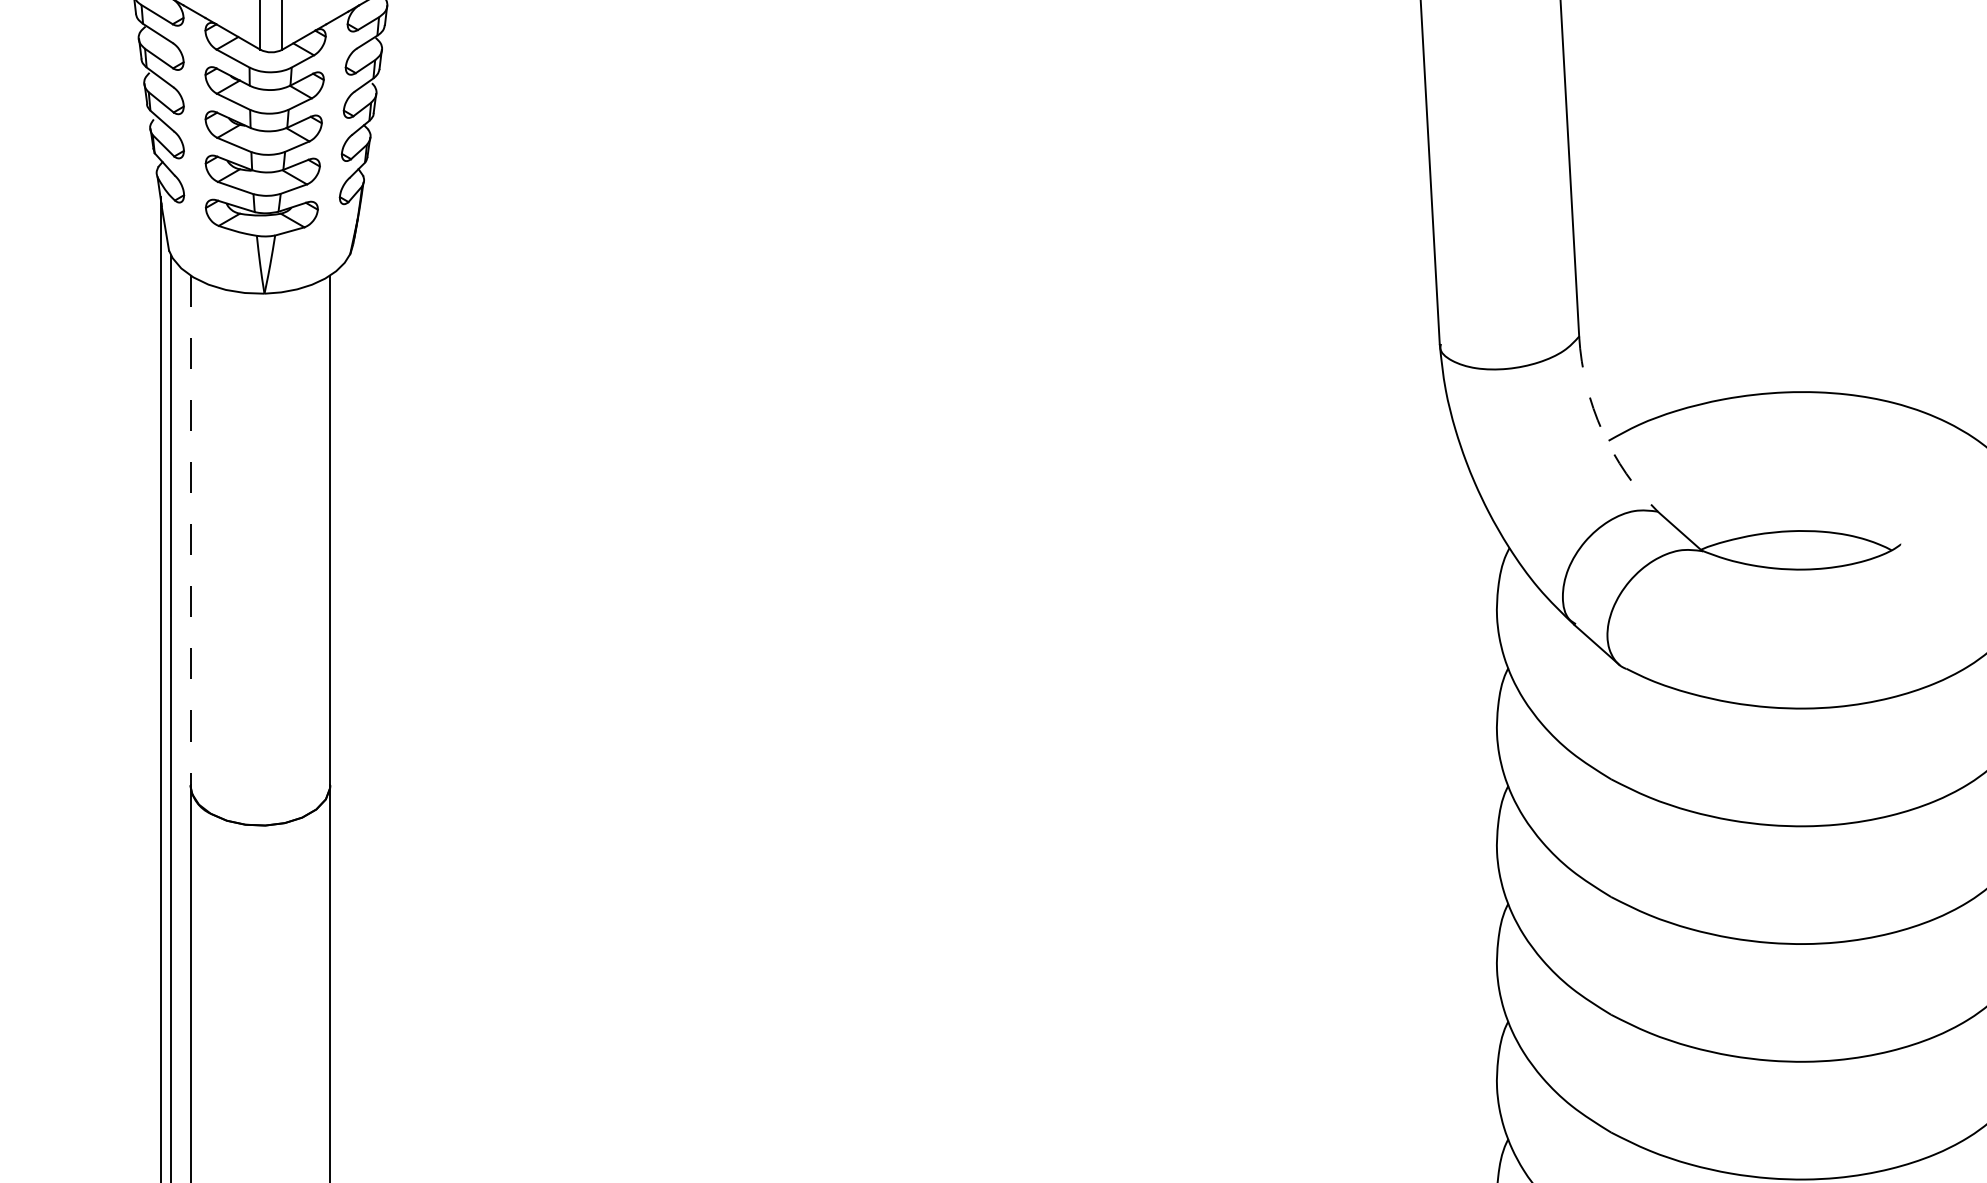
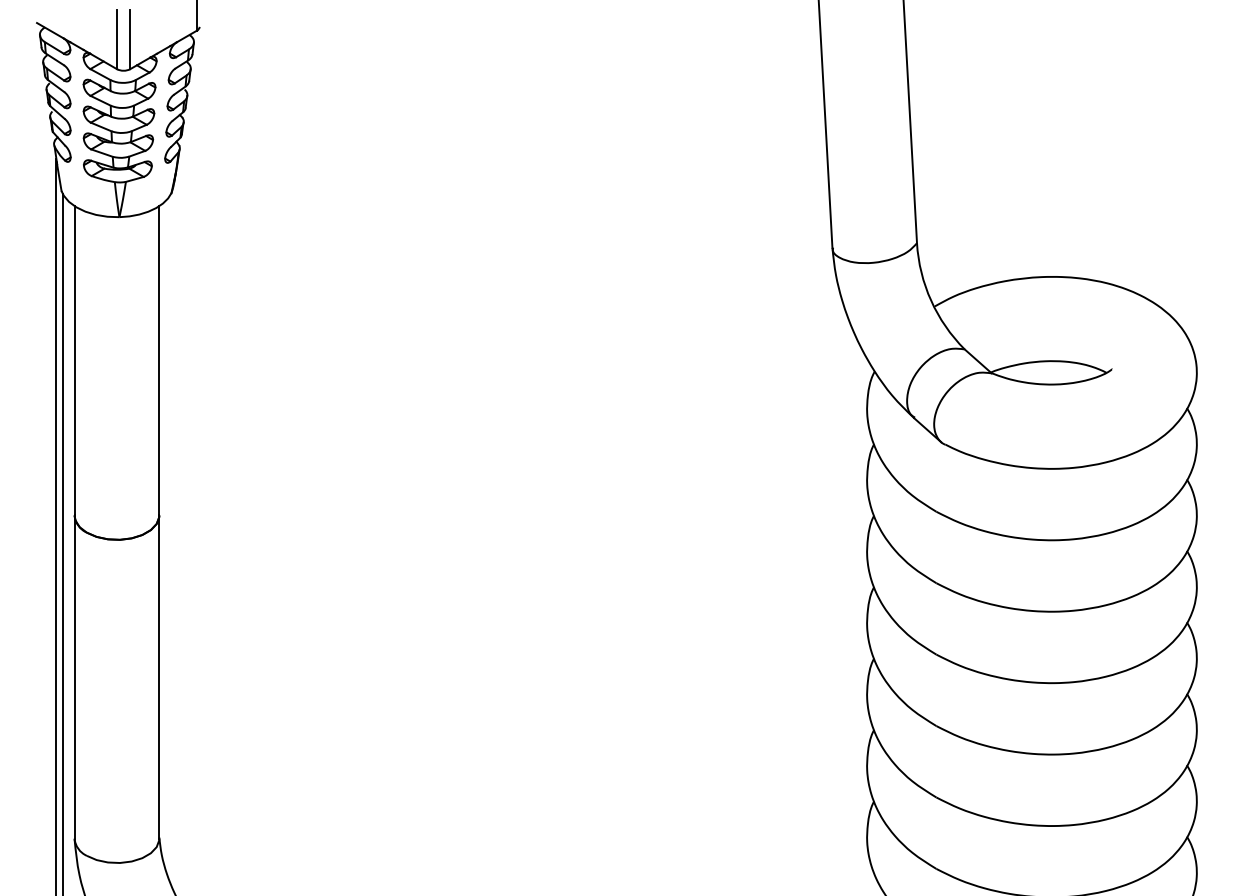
arc: (1603, 431) -> (931, 300), dashed -> solid
line: (190, 529) -> (74, 360), dashed -> solid

